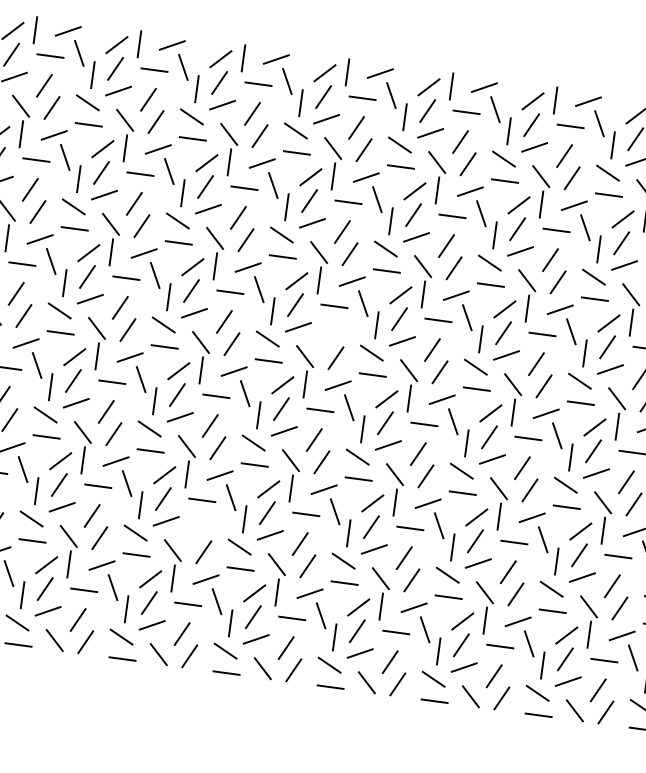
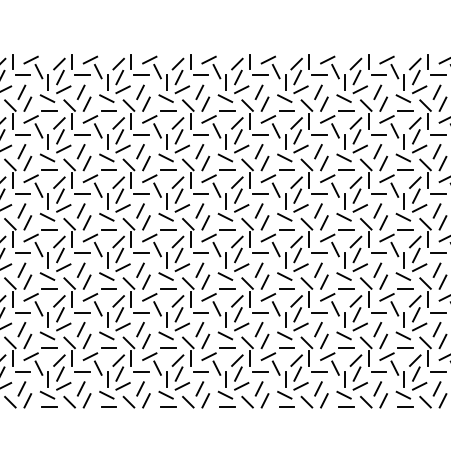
line: (327, 335) -> (199, 210), added
line: (196, 529) -> (140, 329), added

